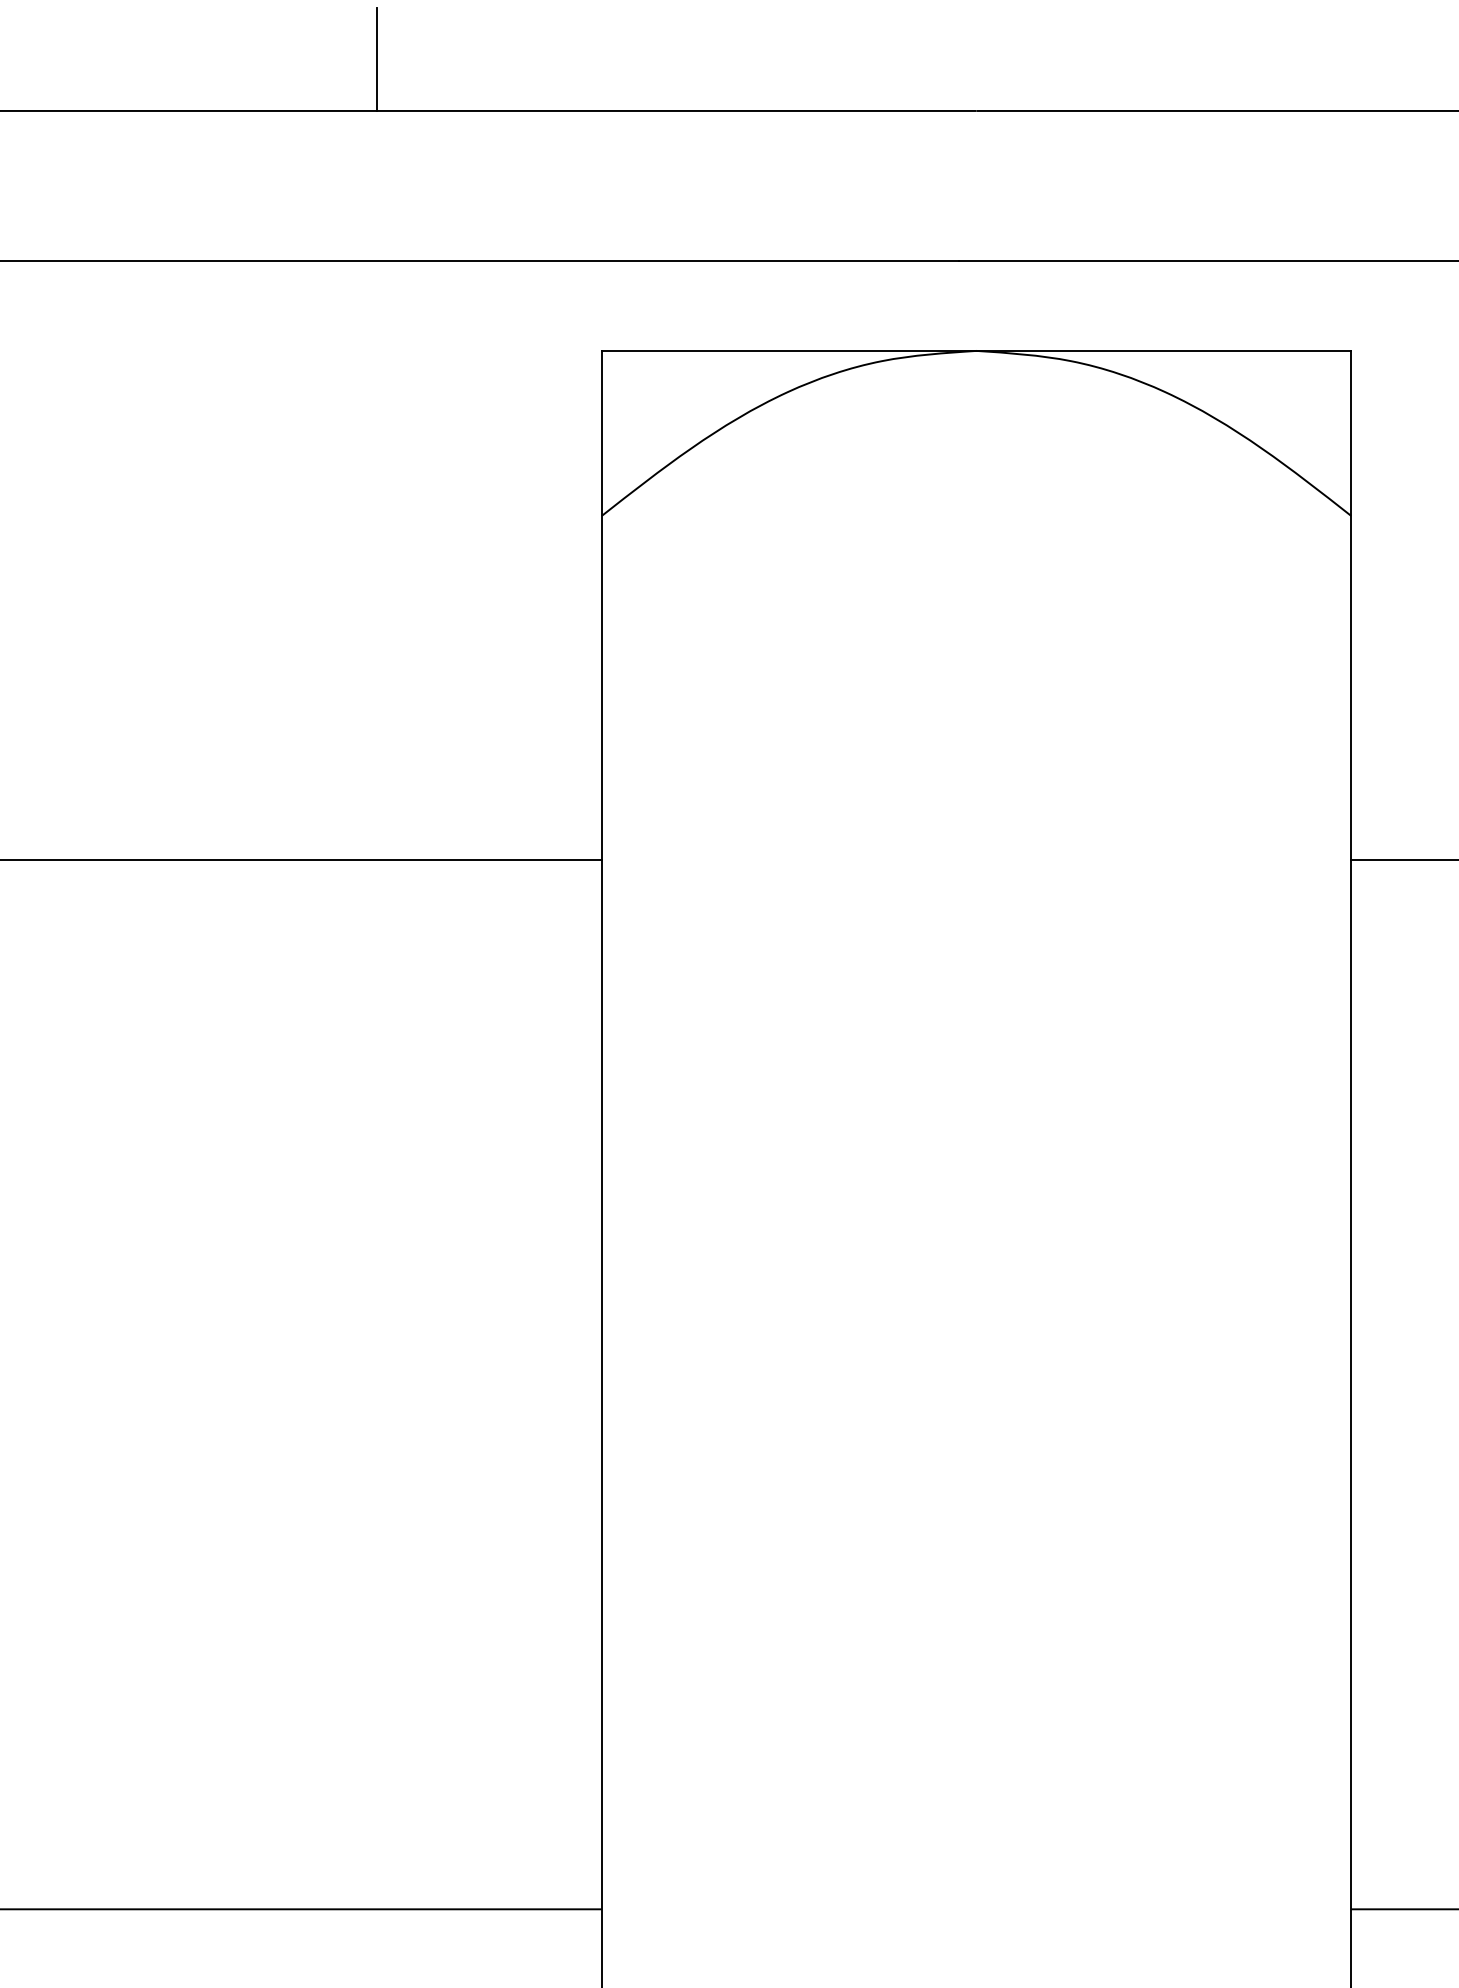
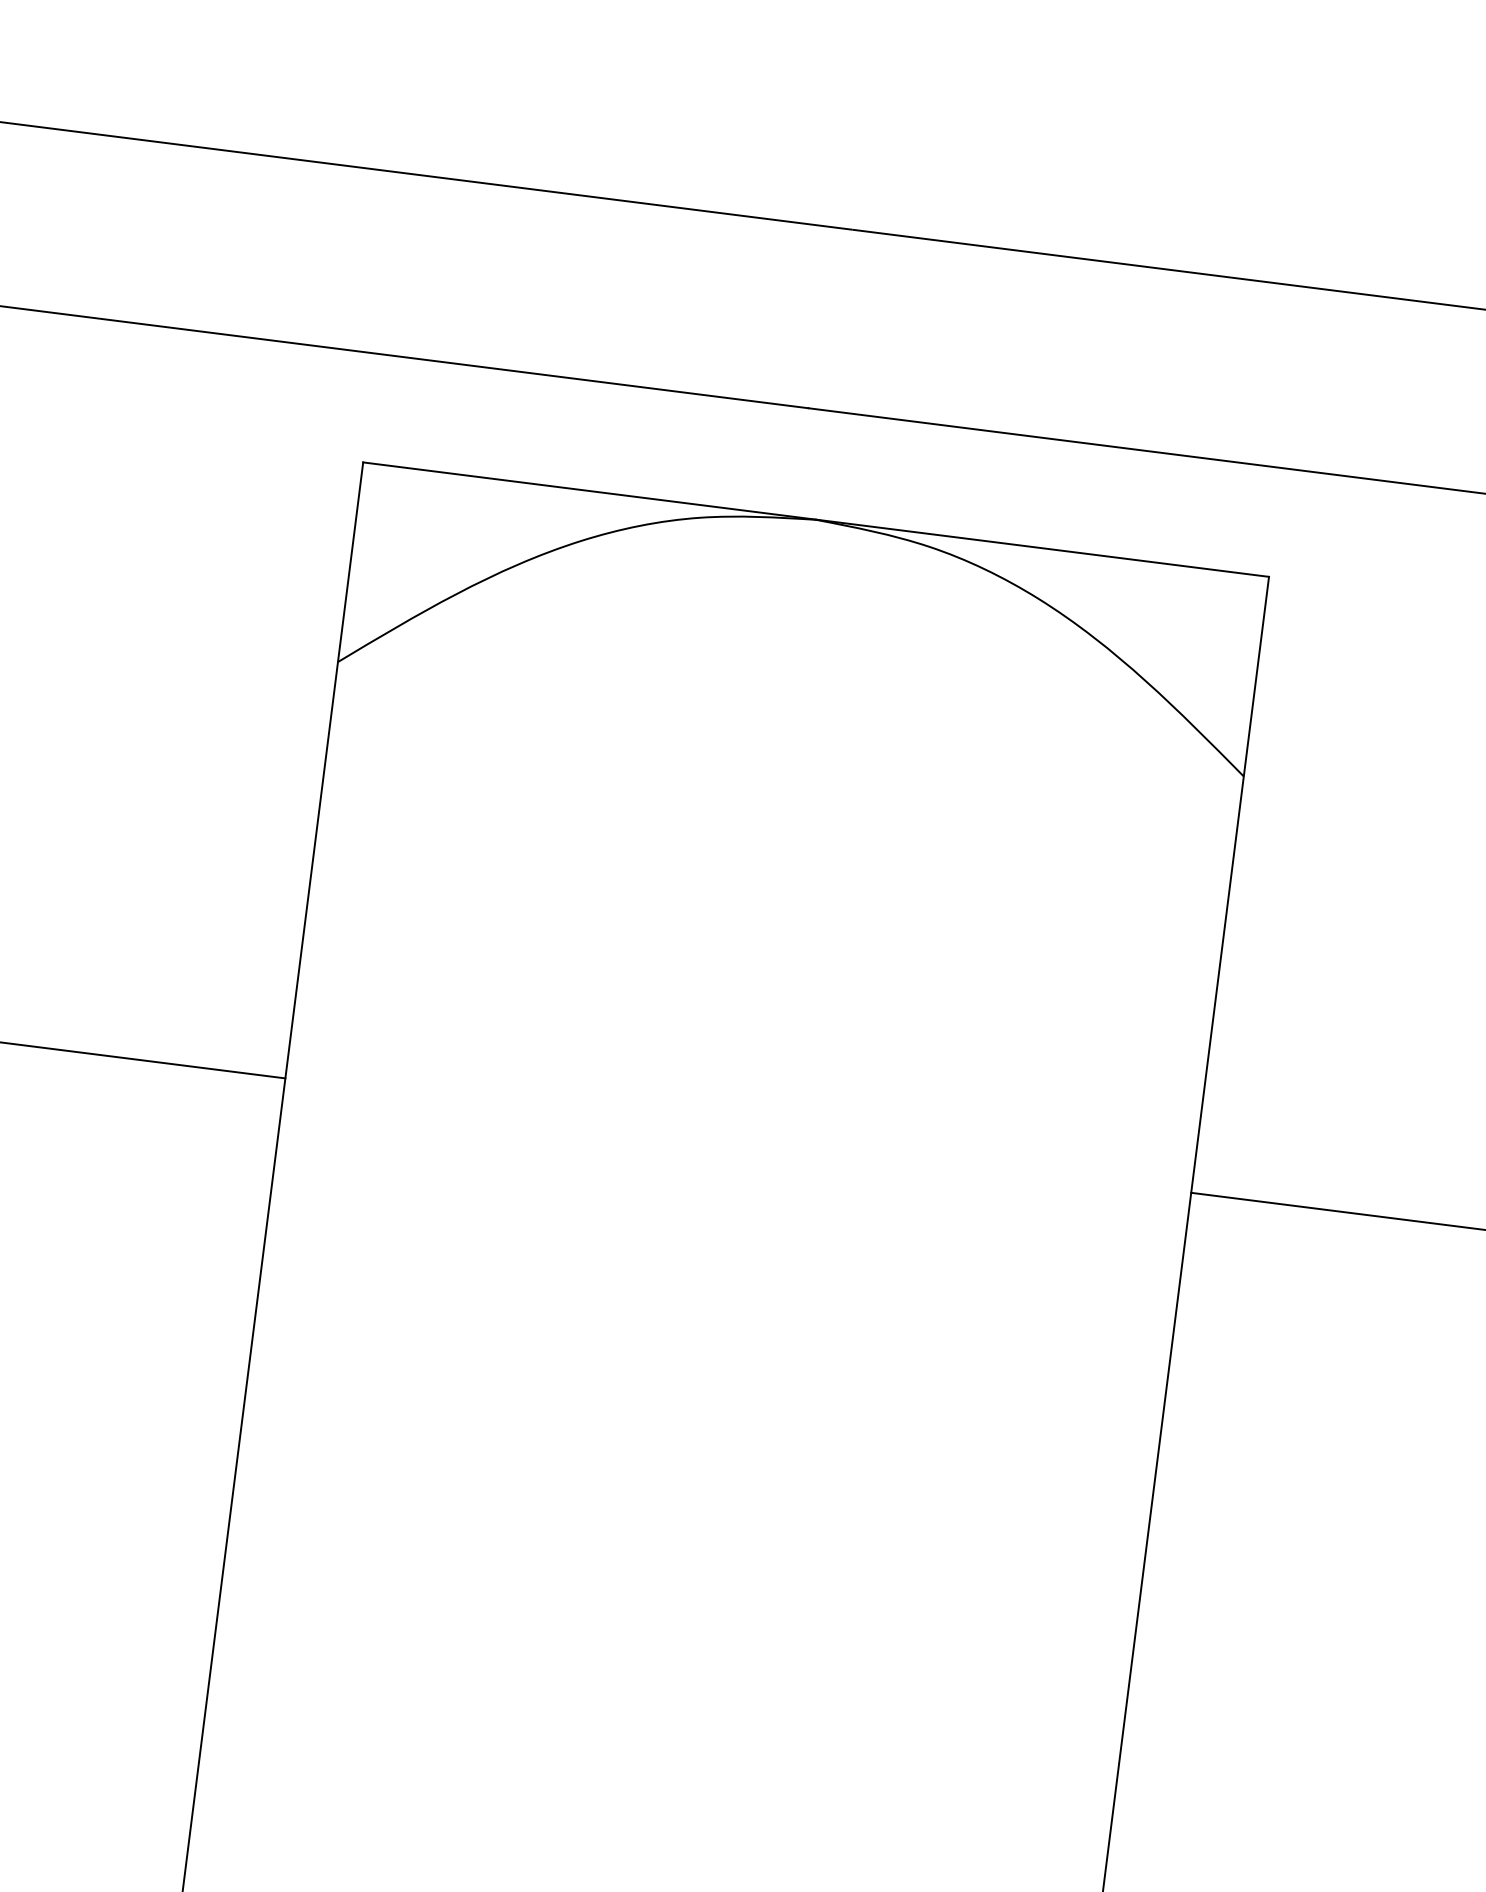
line: (377, 58) -> (136, 74), removed

